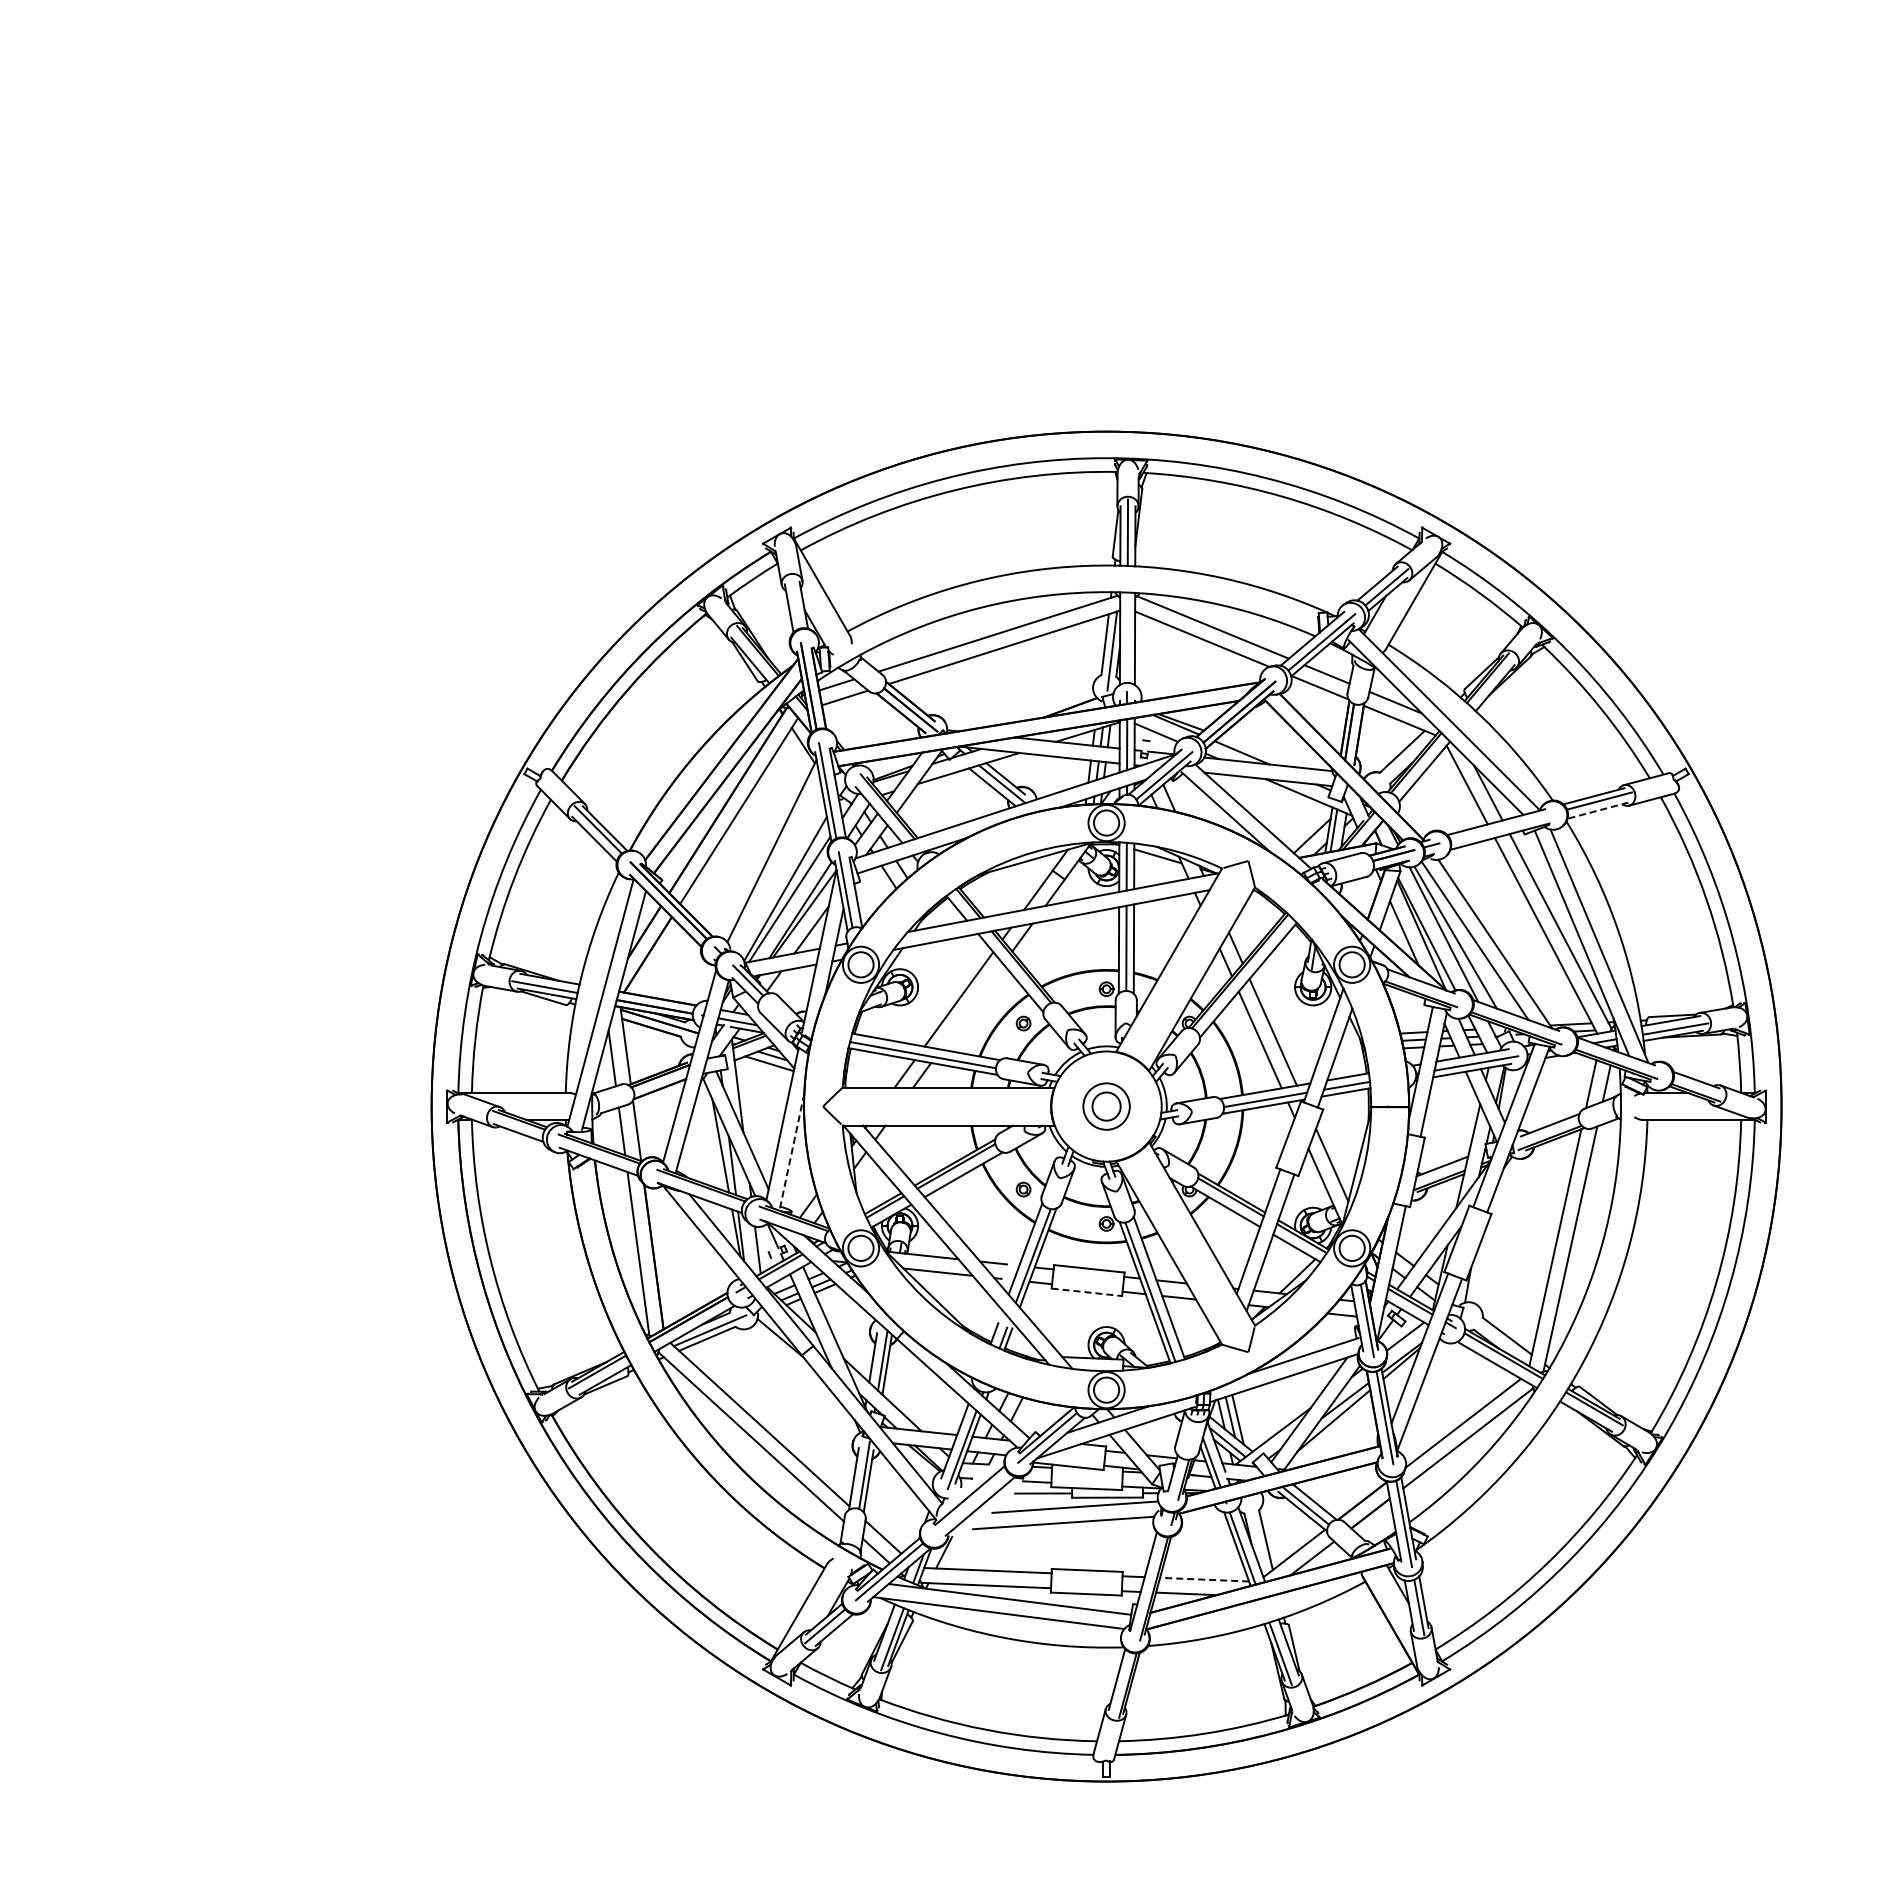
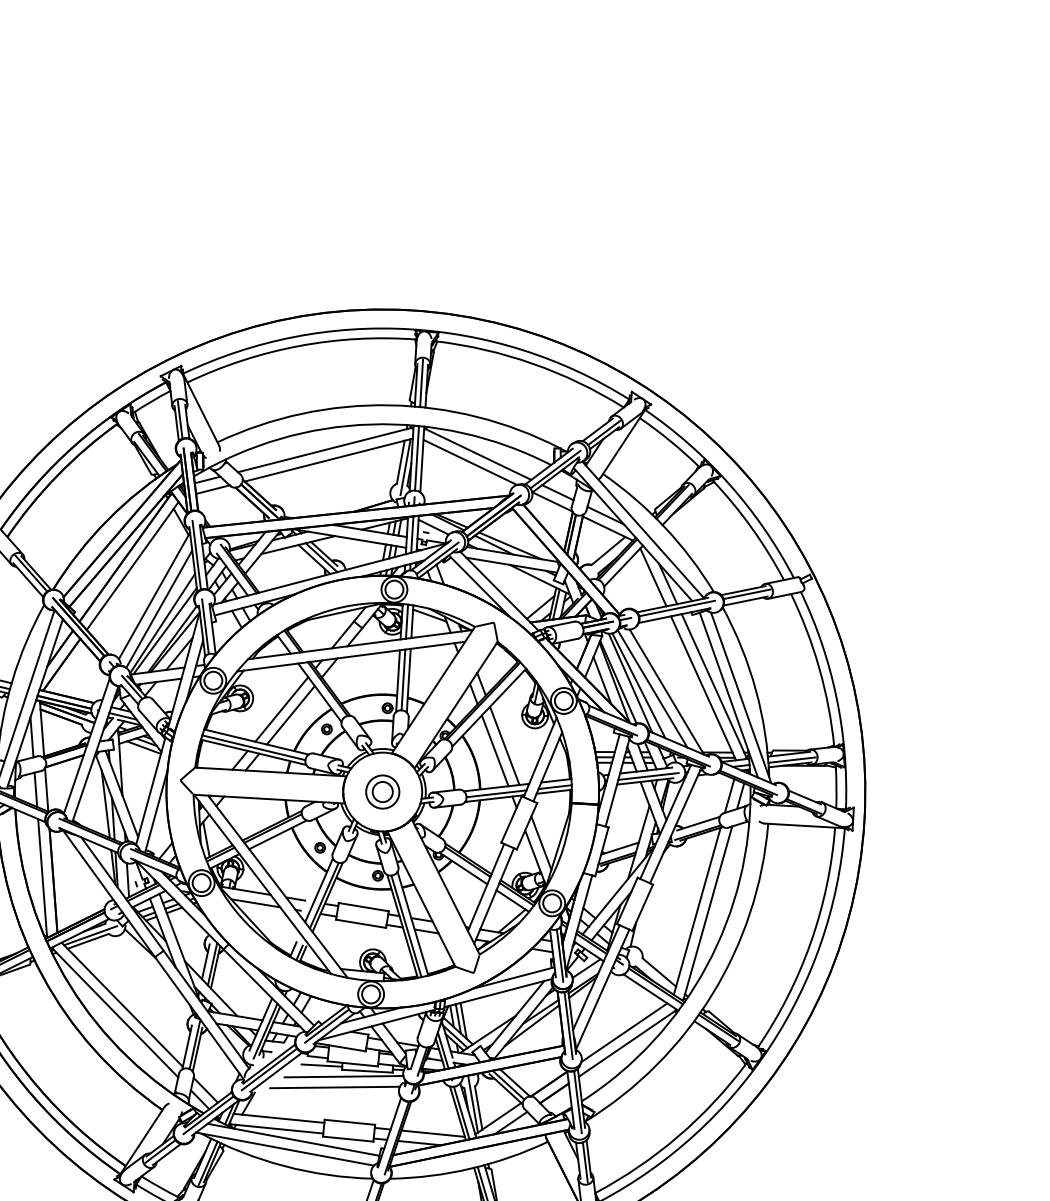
line: (793, 603) -> (180, 420), added
line: (1127, 637) -> (417, 458), added
line: (1264, 752) -> (510, 545), added
line: (1597, 810) -> (745, 600), dashed -> solid
line: (1502, 826) -> (676, 608), added
line: (779, 868) -> (159, 608), added
line: (971, 1006) -> (290, 715), added
line: (792, 1151) -> (156, 811), dashed -> solid
line: (864, 1187) -> (206, 839), added
line: (1087, 1292) -> (361, 923), dashed -> solid
line: (970, 1502) -> (269, 1069), added
line: (1257, 1535) -> (472, 1104), added
line: (1204, 1579) -> (433, 1133), dashed -> solid

